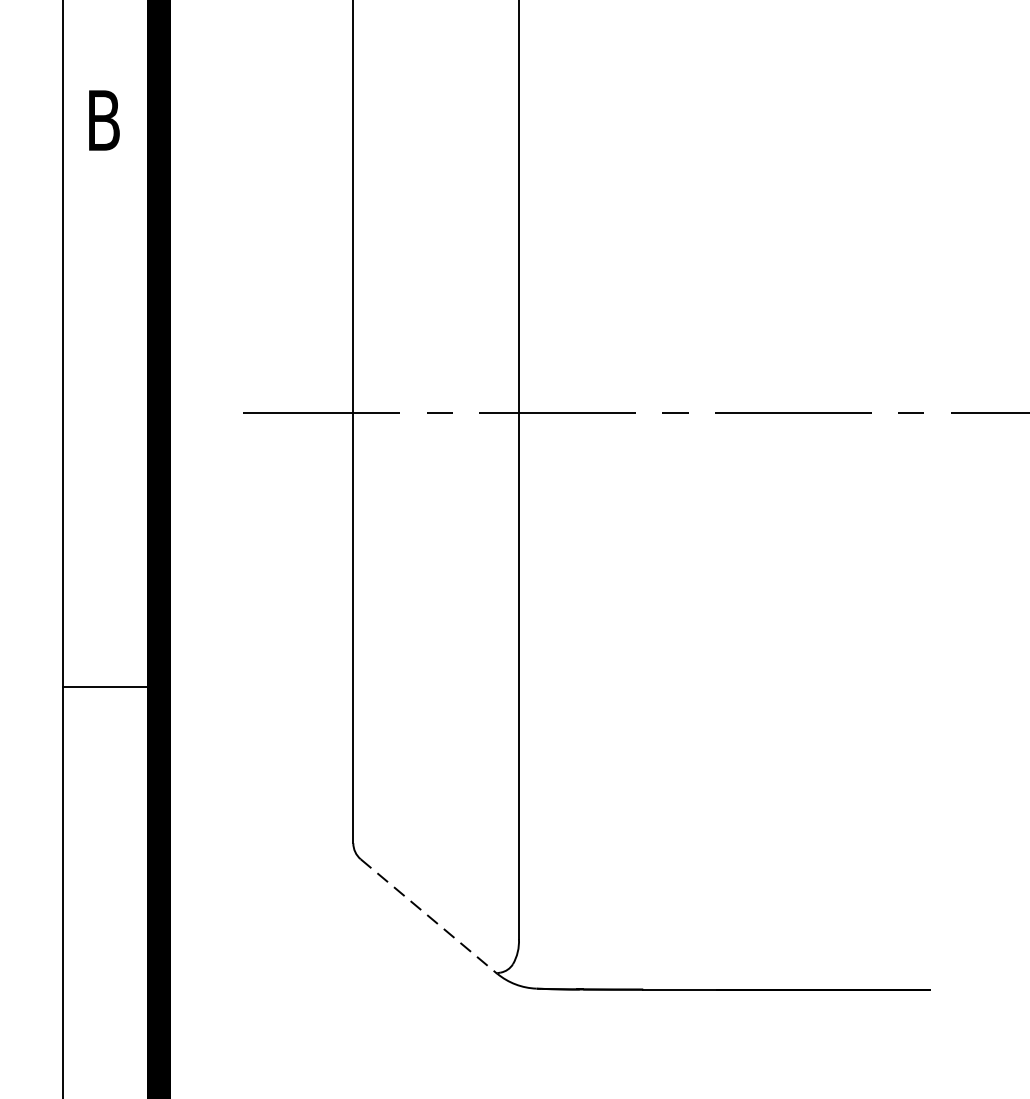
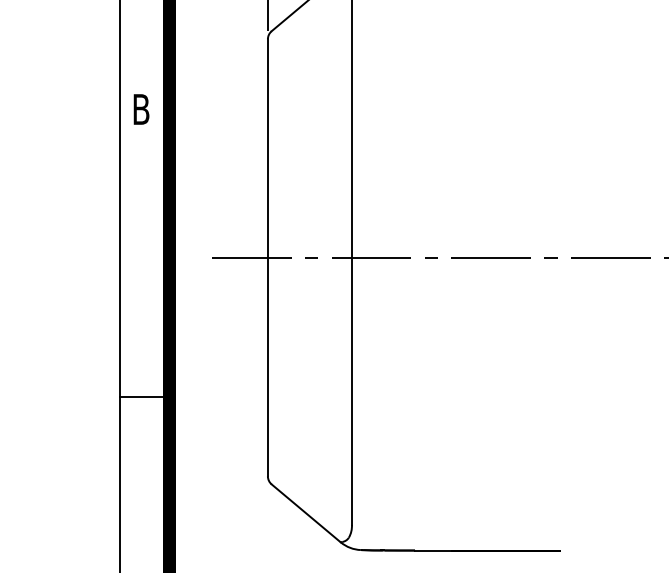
line: (429, 916) -> (306, 513), dashed -> solid

